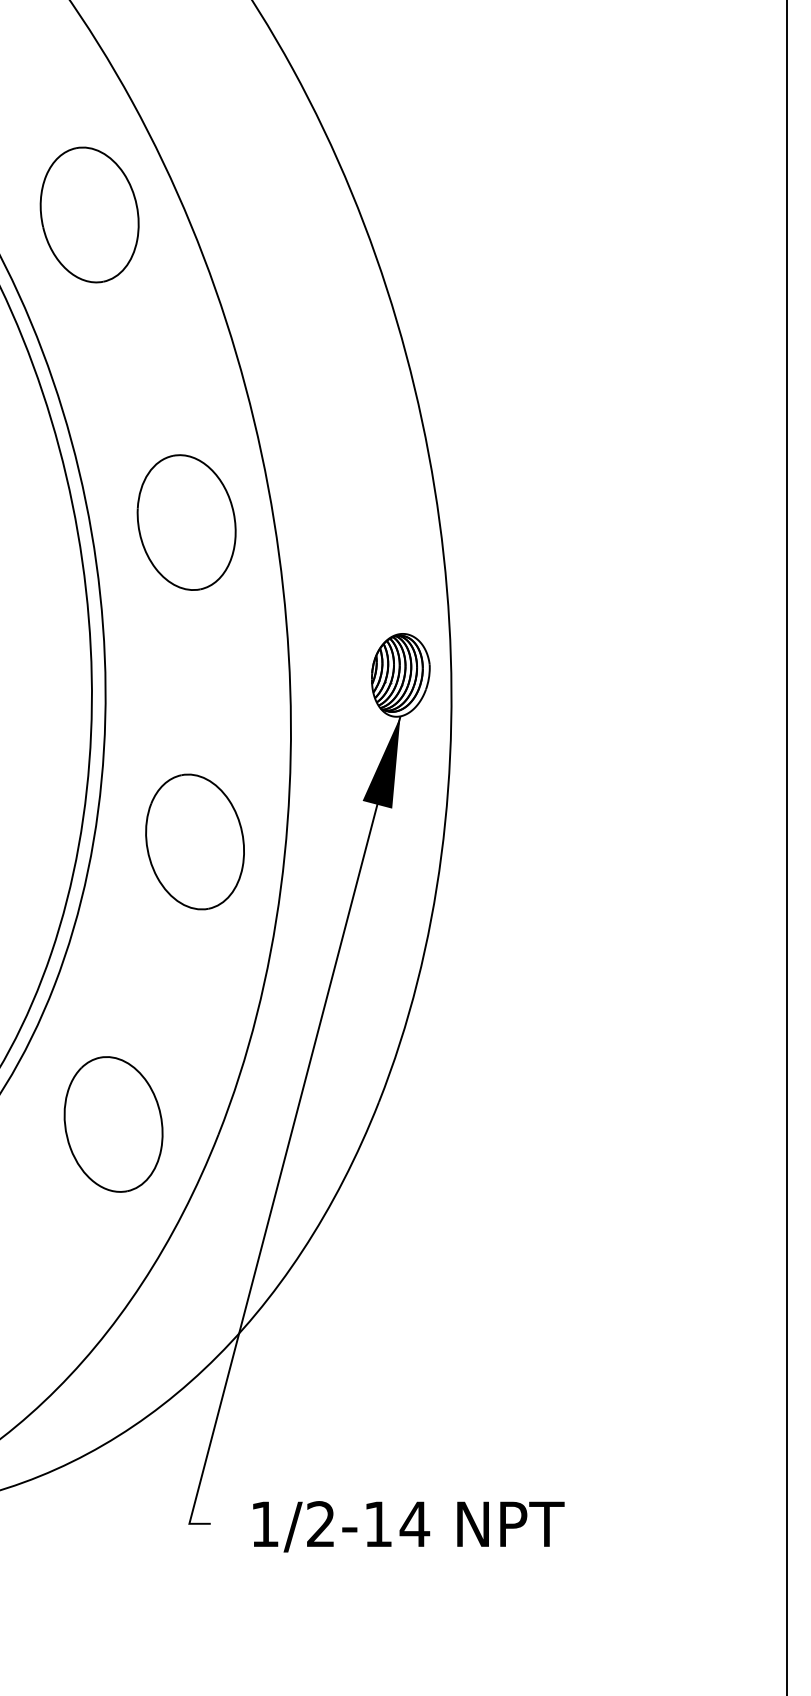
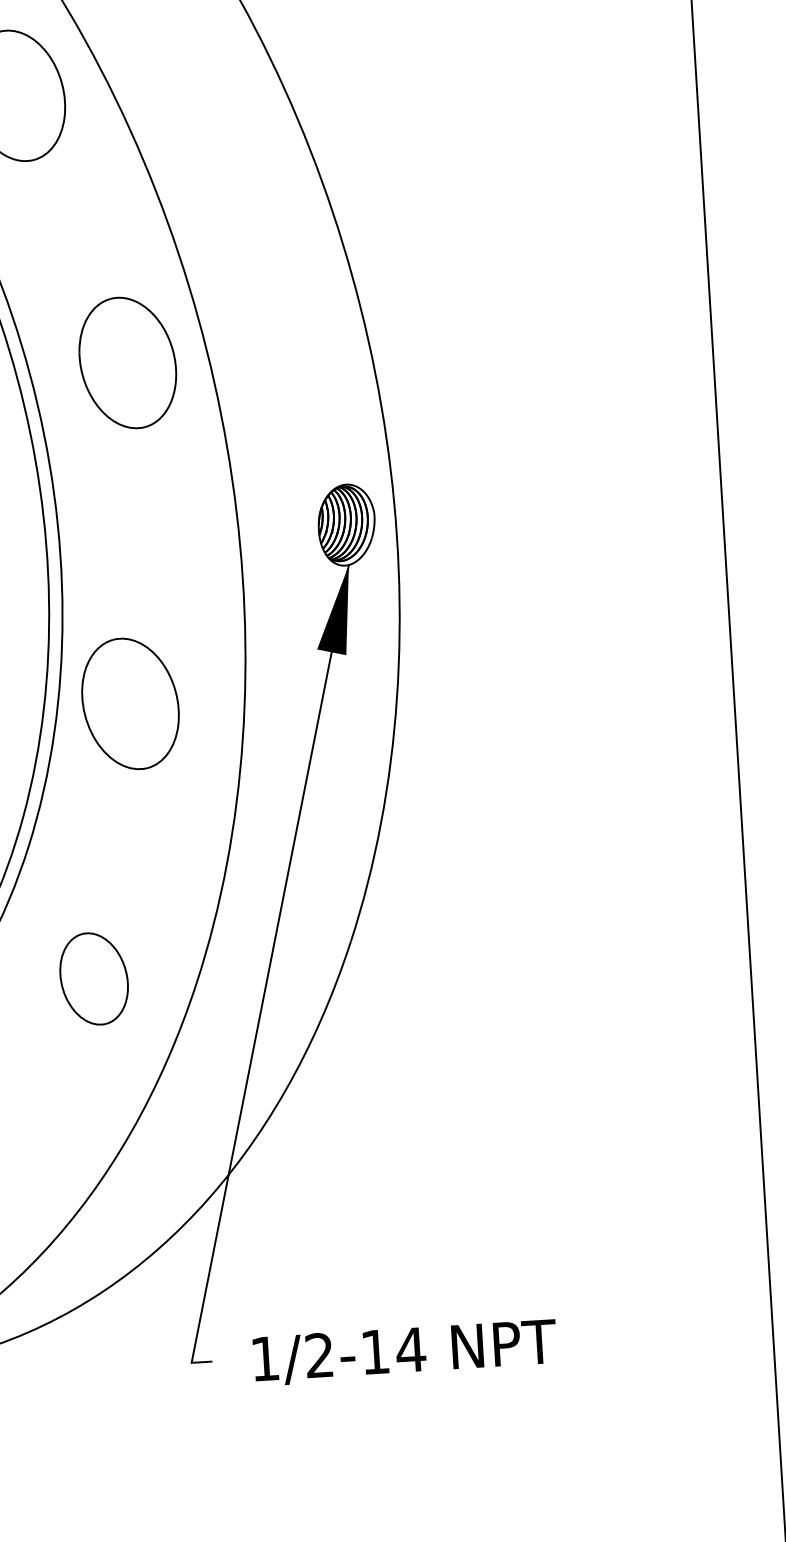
part: (186, 522) -> (127, 362), moved
part: (194, 841) -> (129, 703), moved
part: (113, 1124) -> (94, 979), size x0.7

